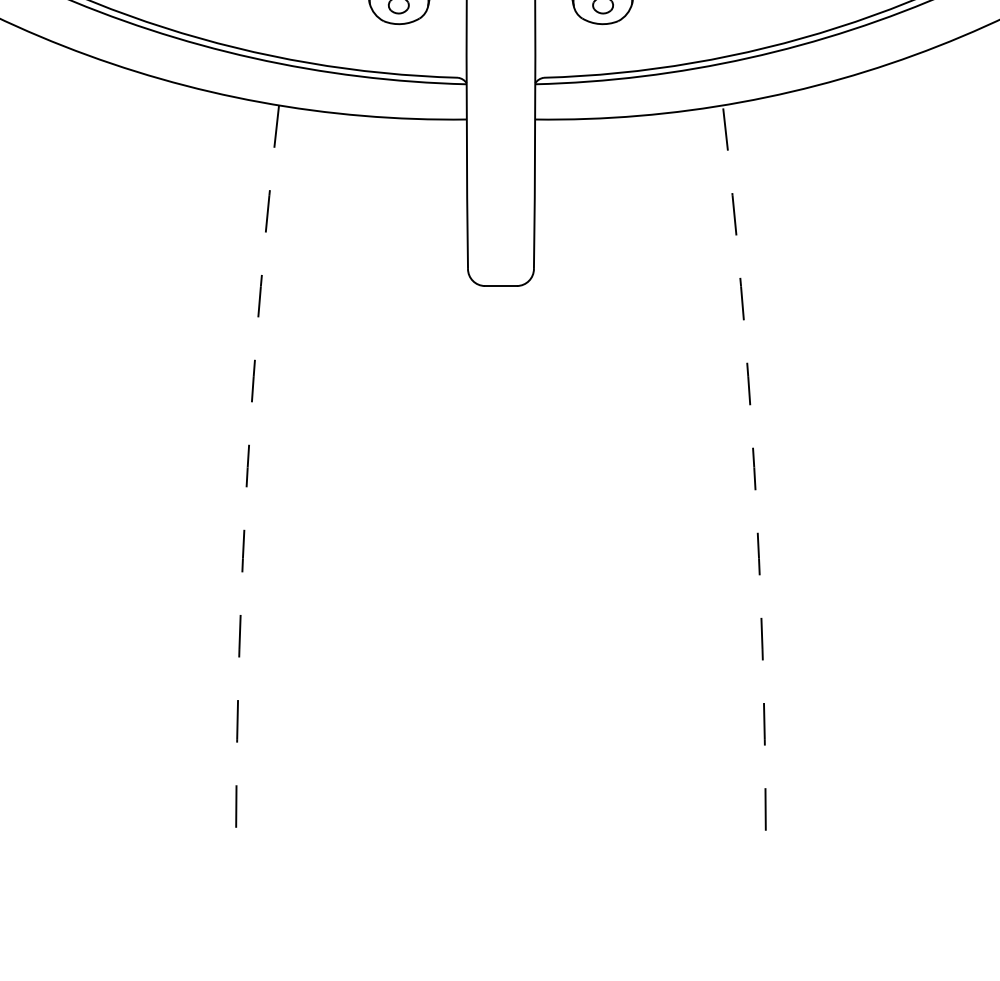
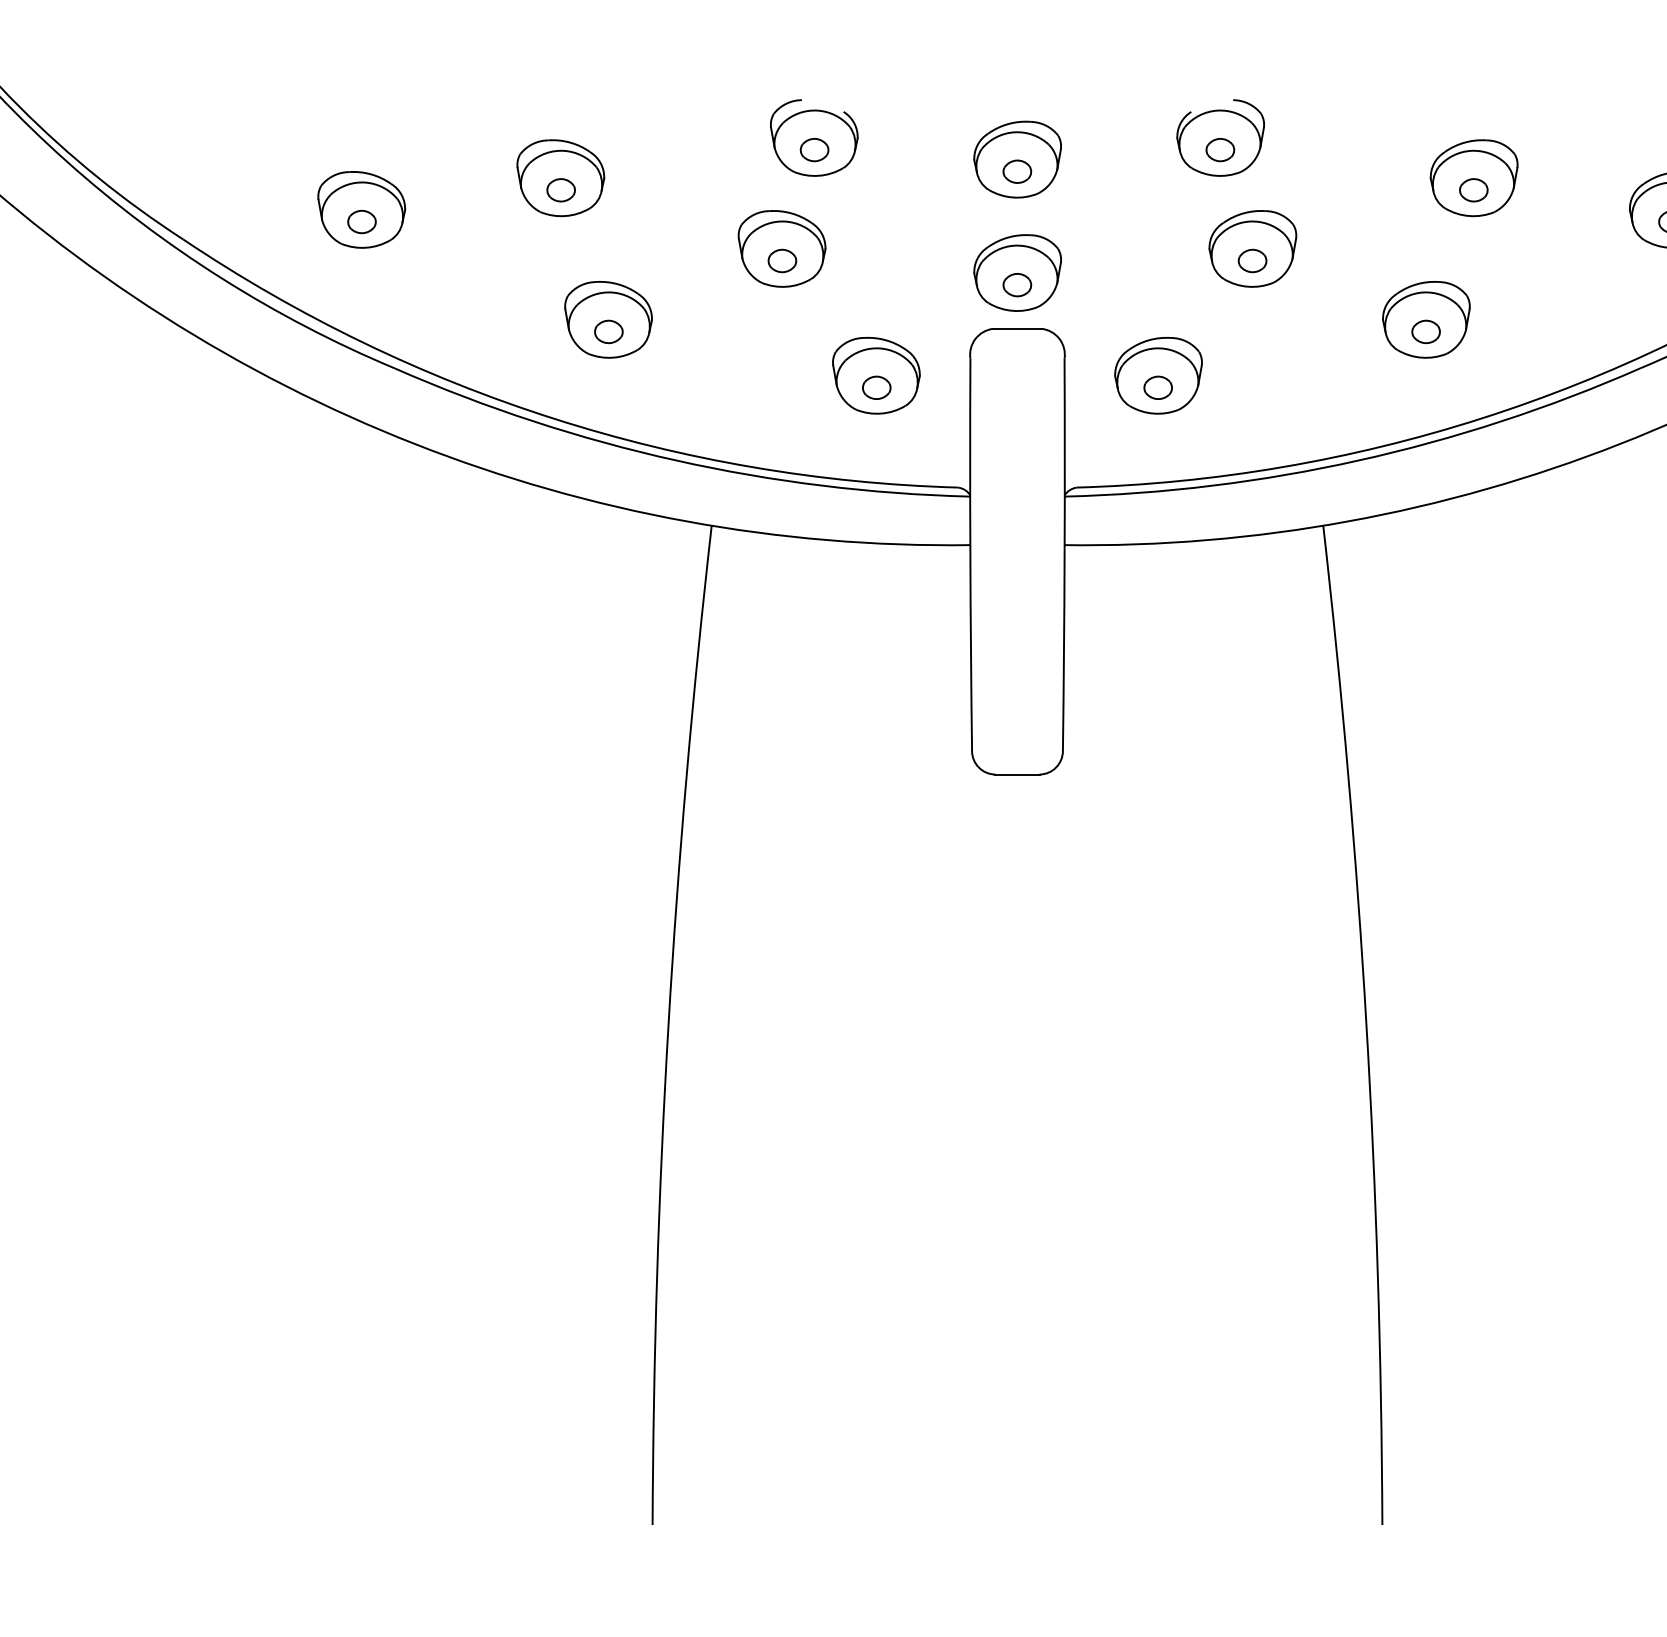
arc: (247, 467) -> (668, 1024), dashed -> solid
arc: (754, 467) -> (1366, 1024), dashed -> solid

